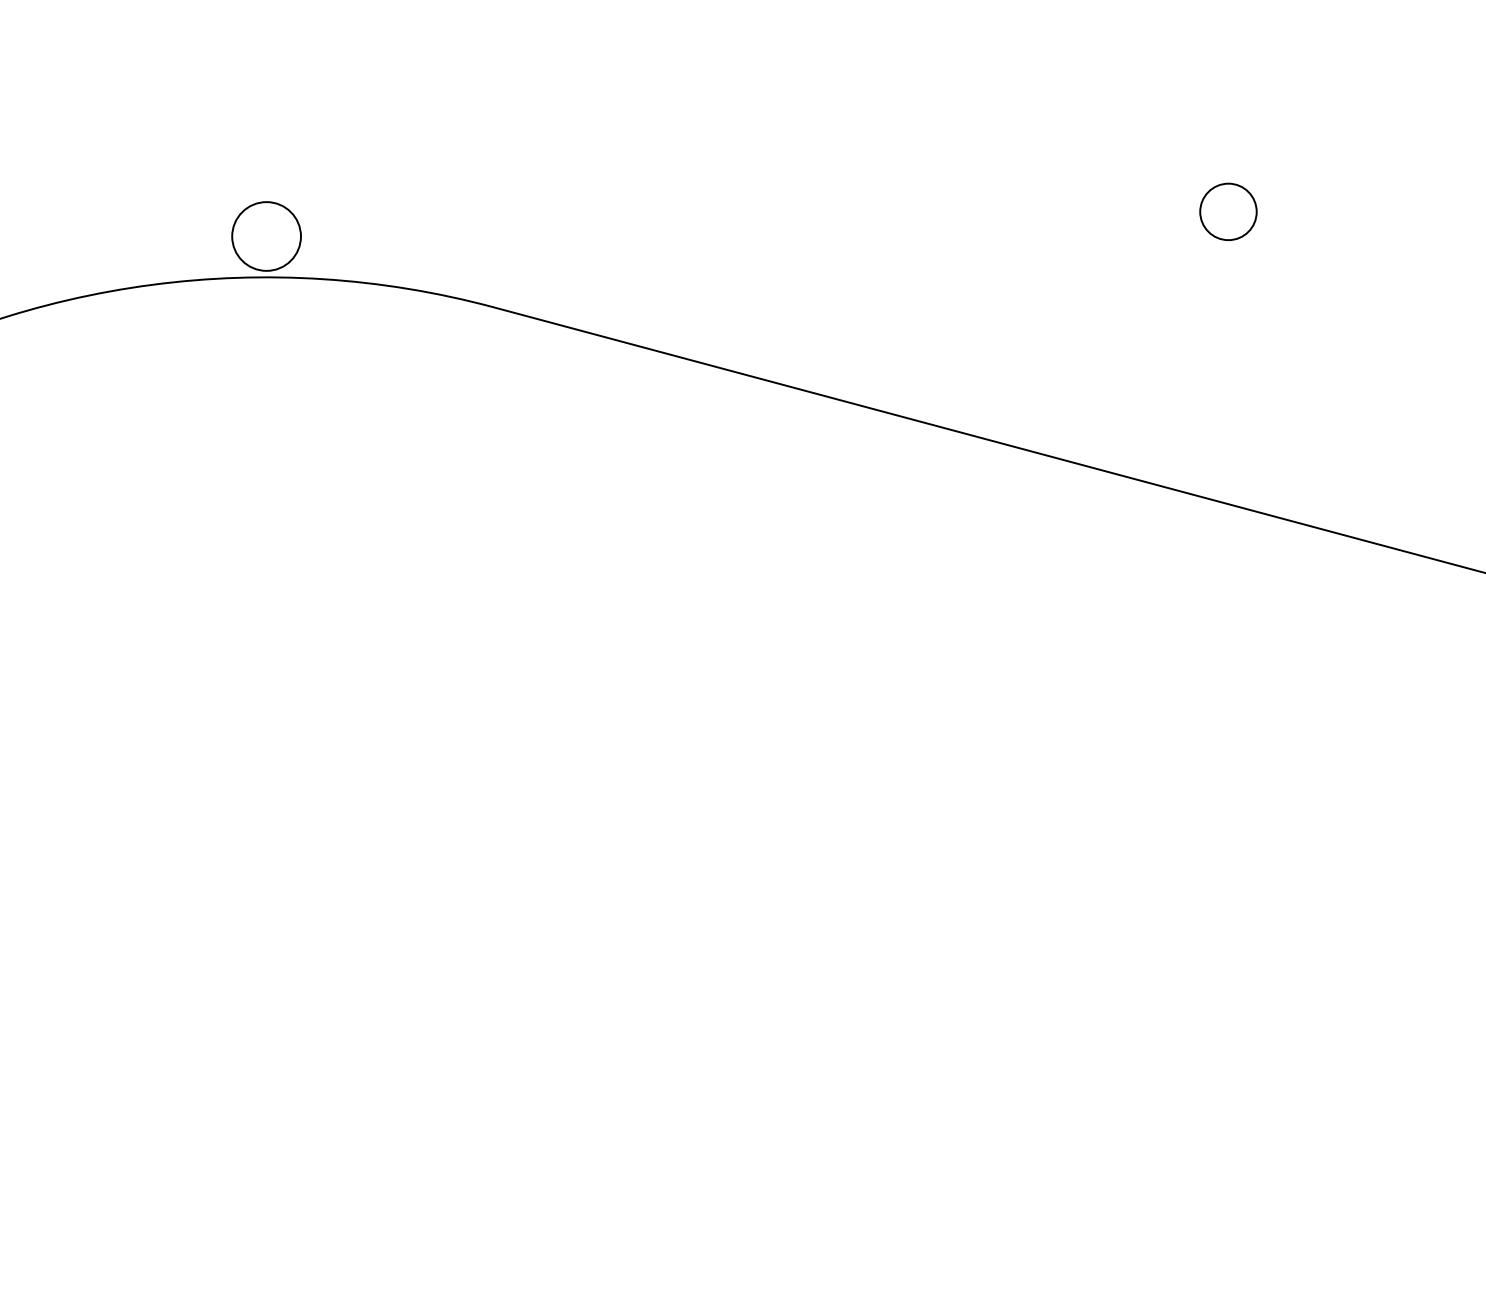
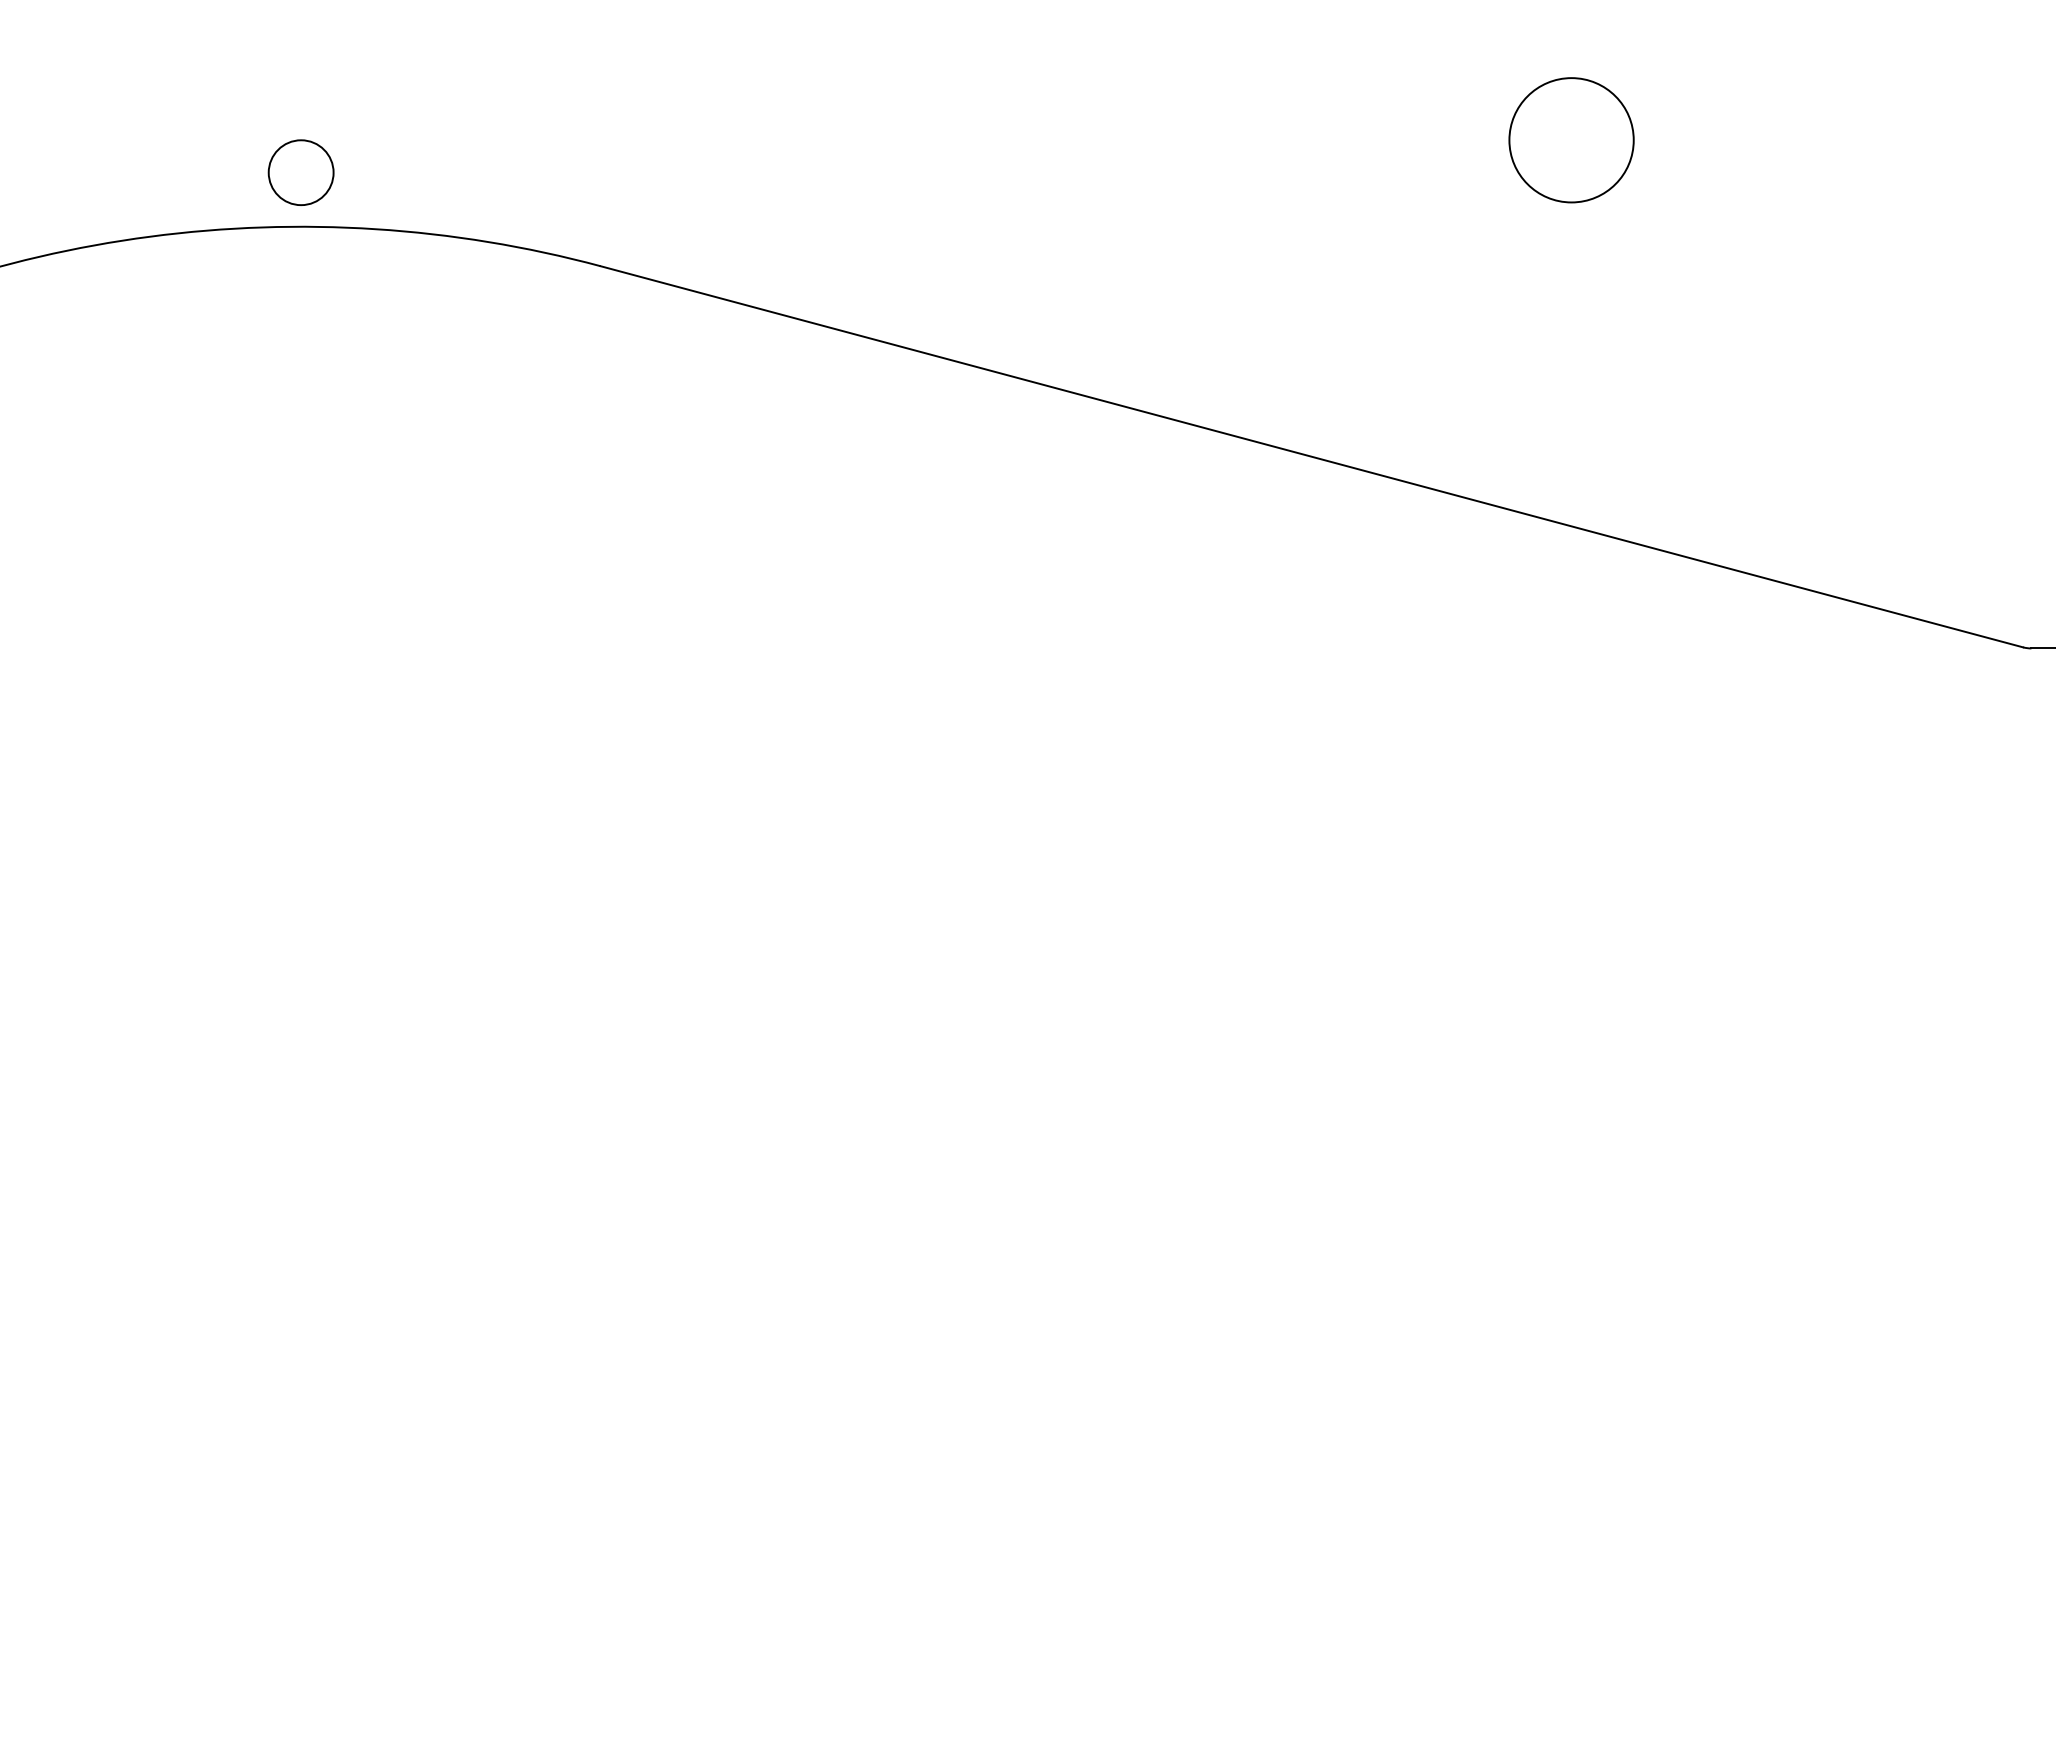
circle: (1228, 212) -> (1571, 140), size x1.67
circle: (266, 236) -> (300, 172), size x0.71

